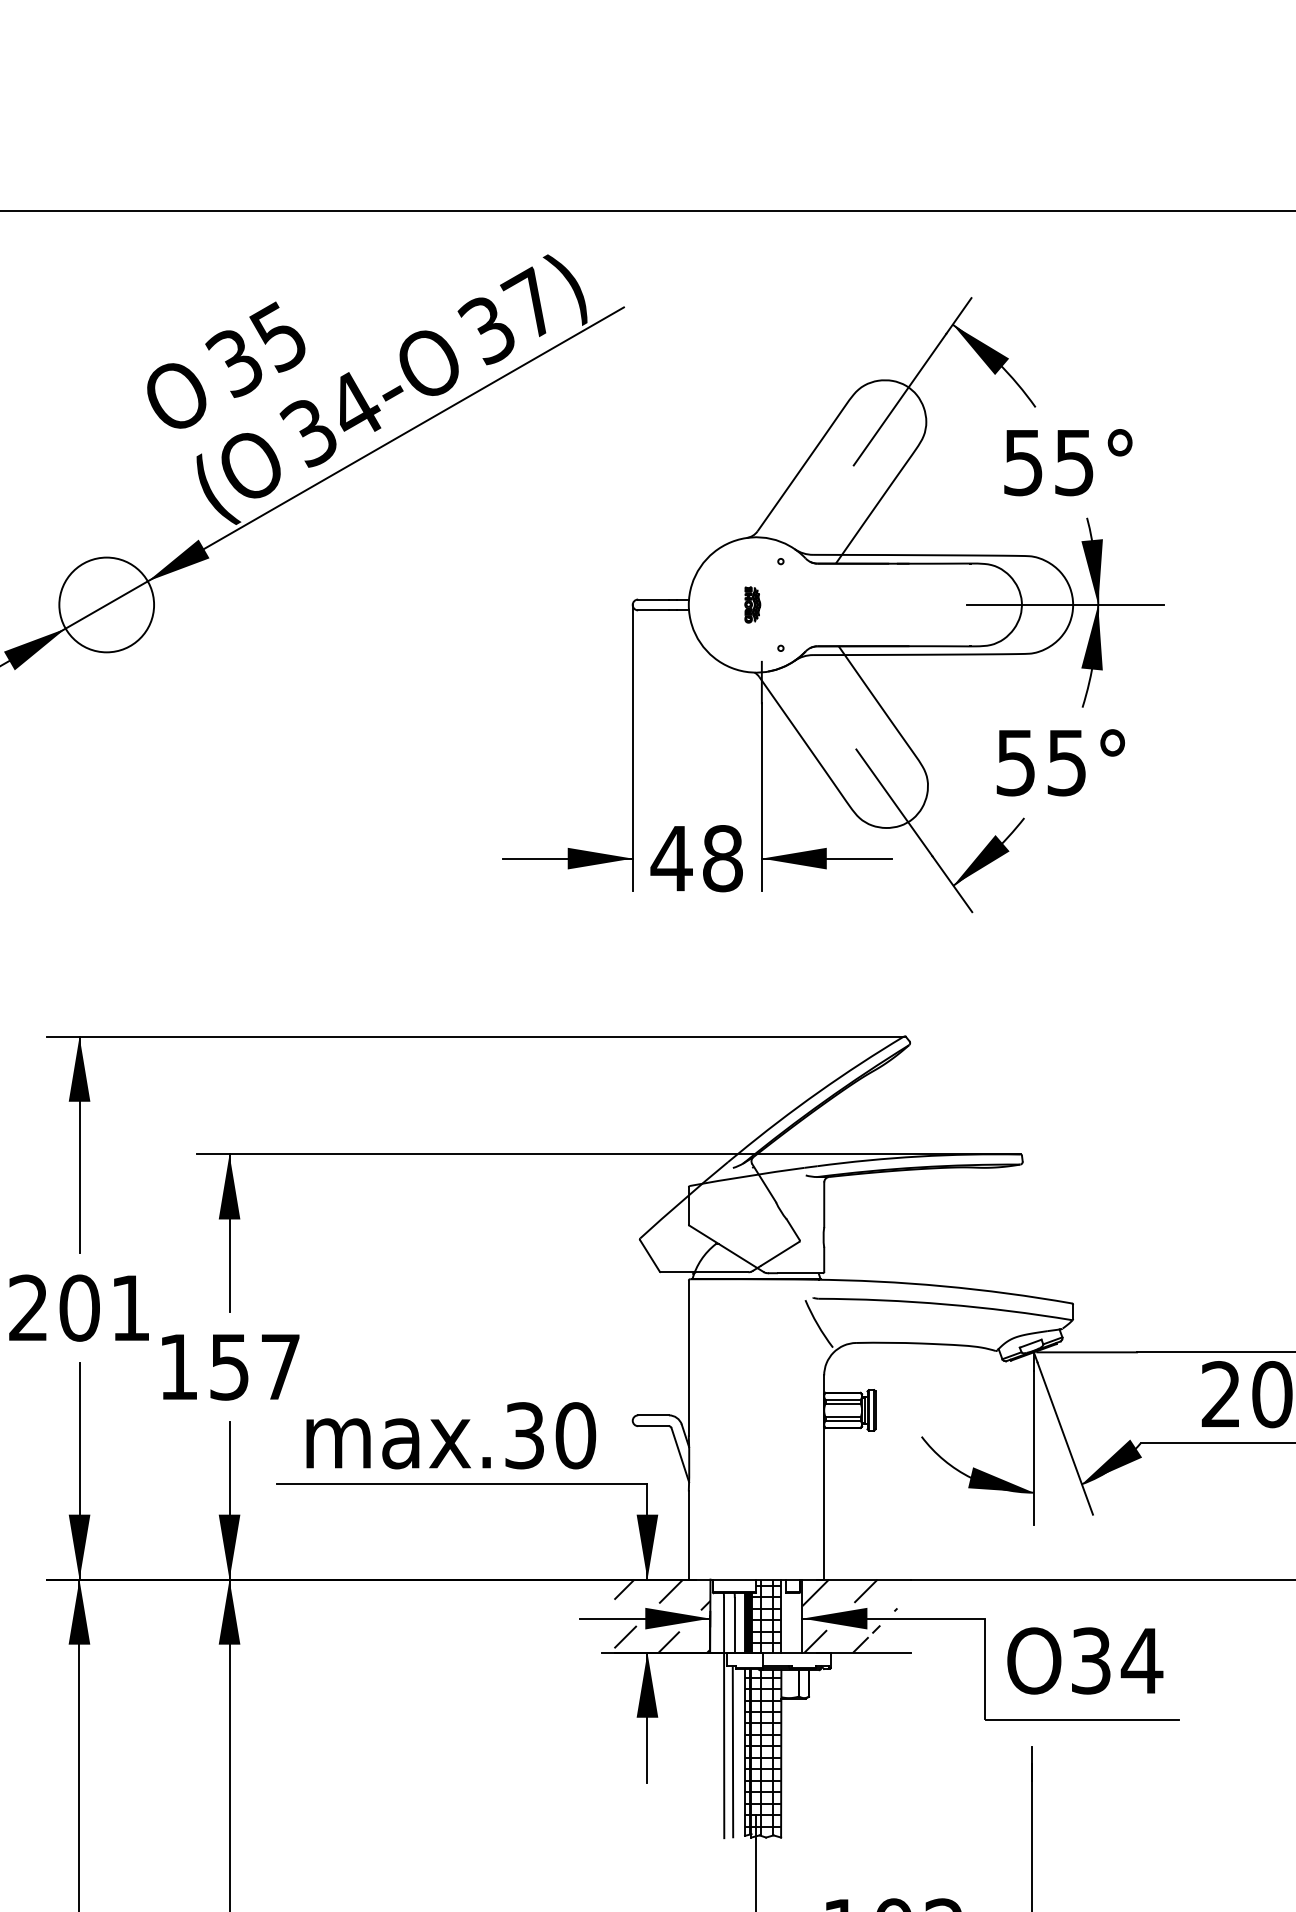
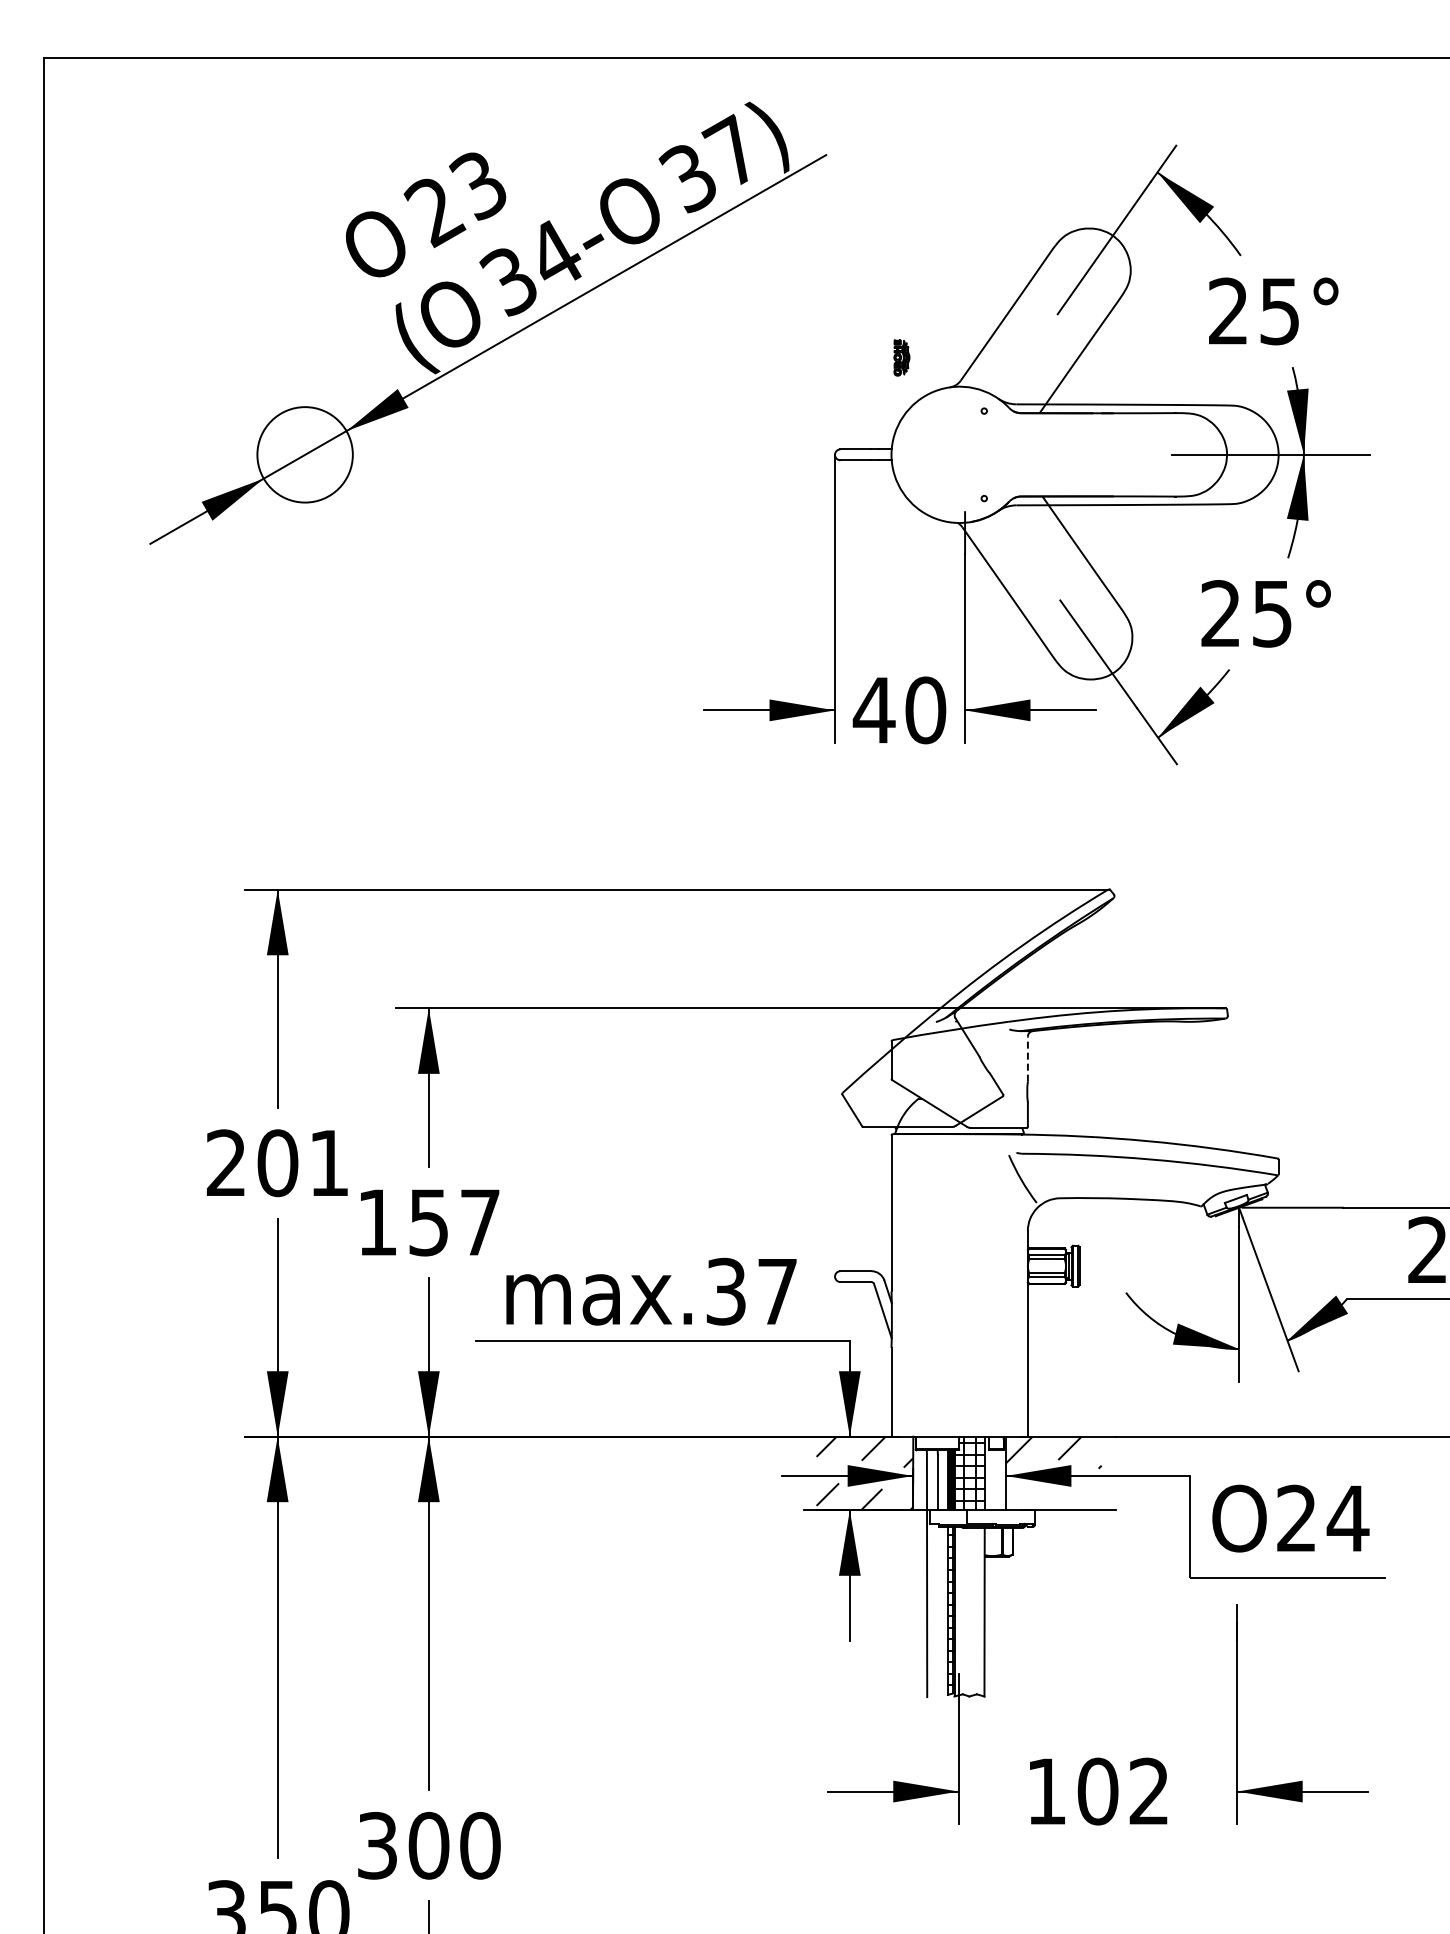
text: (255, 350) -> (454, 198), 35 -> 23
text: (1023, 462) -> (1228, 311), 55° -> 25°
part: (752, 604) -> (901, 357), moved
text: (1015, 762) -> (1220, 613), 55° -> 25°
text: (722, 858) -> (925, 710), 48 -> 40
line: (823, 1205) -> (1027, 1059), solid -> dashed
text: (575, 1435) -> (777, 1291), max.30 -> max.37
hatch: (842, 1639) -> (1046, 1496), removed
text: (1090, 1660) -> (1296, 1518), O34 -> O24
line: (732, 1751) -> (935, 1609), removed
hatch: (766, 1753) -> (969, 1611), removed

